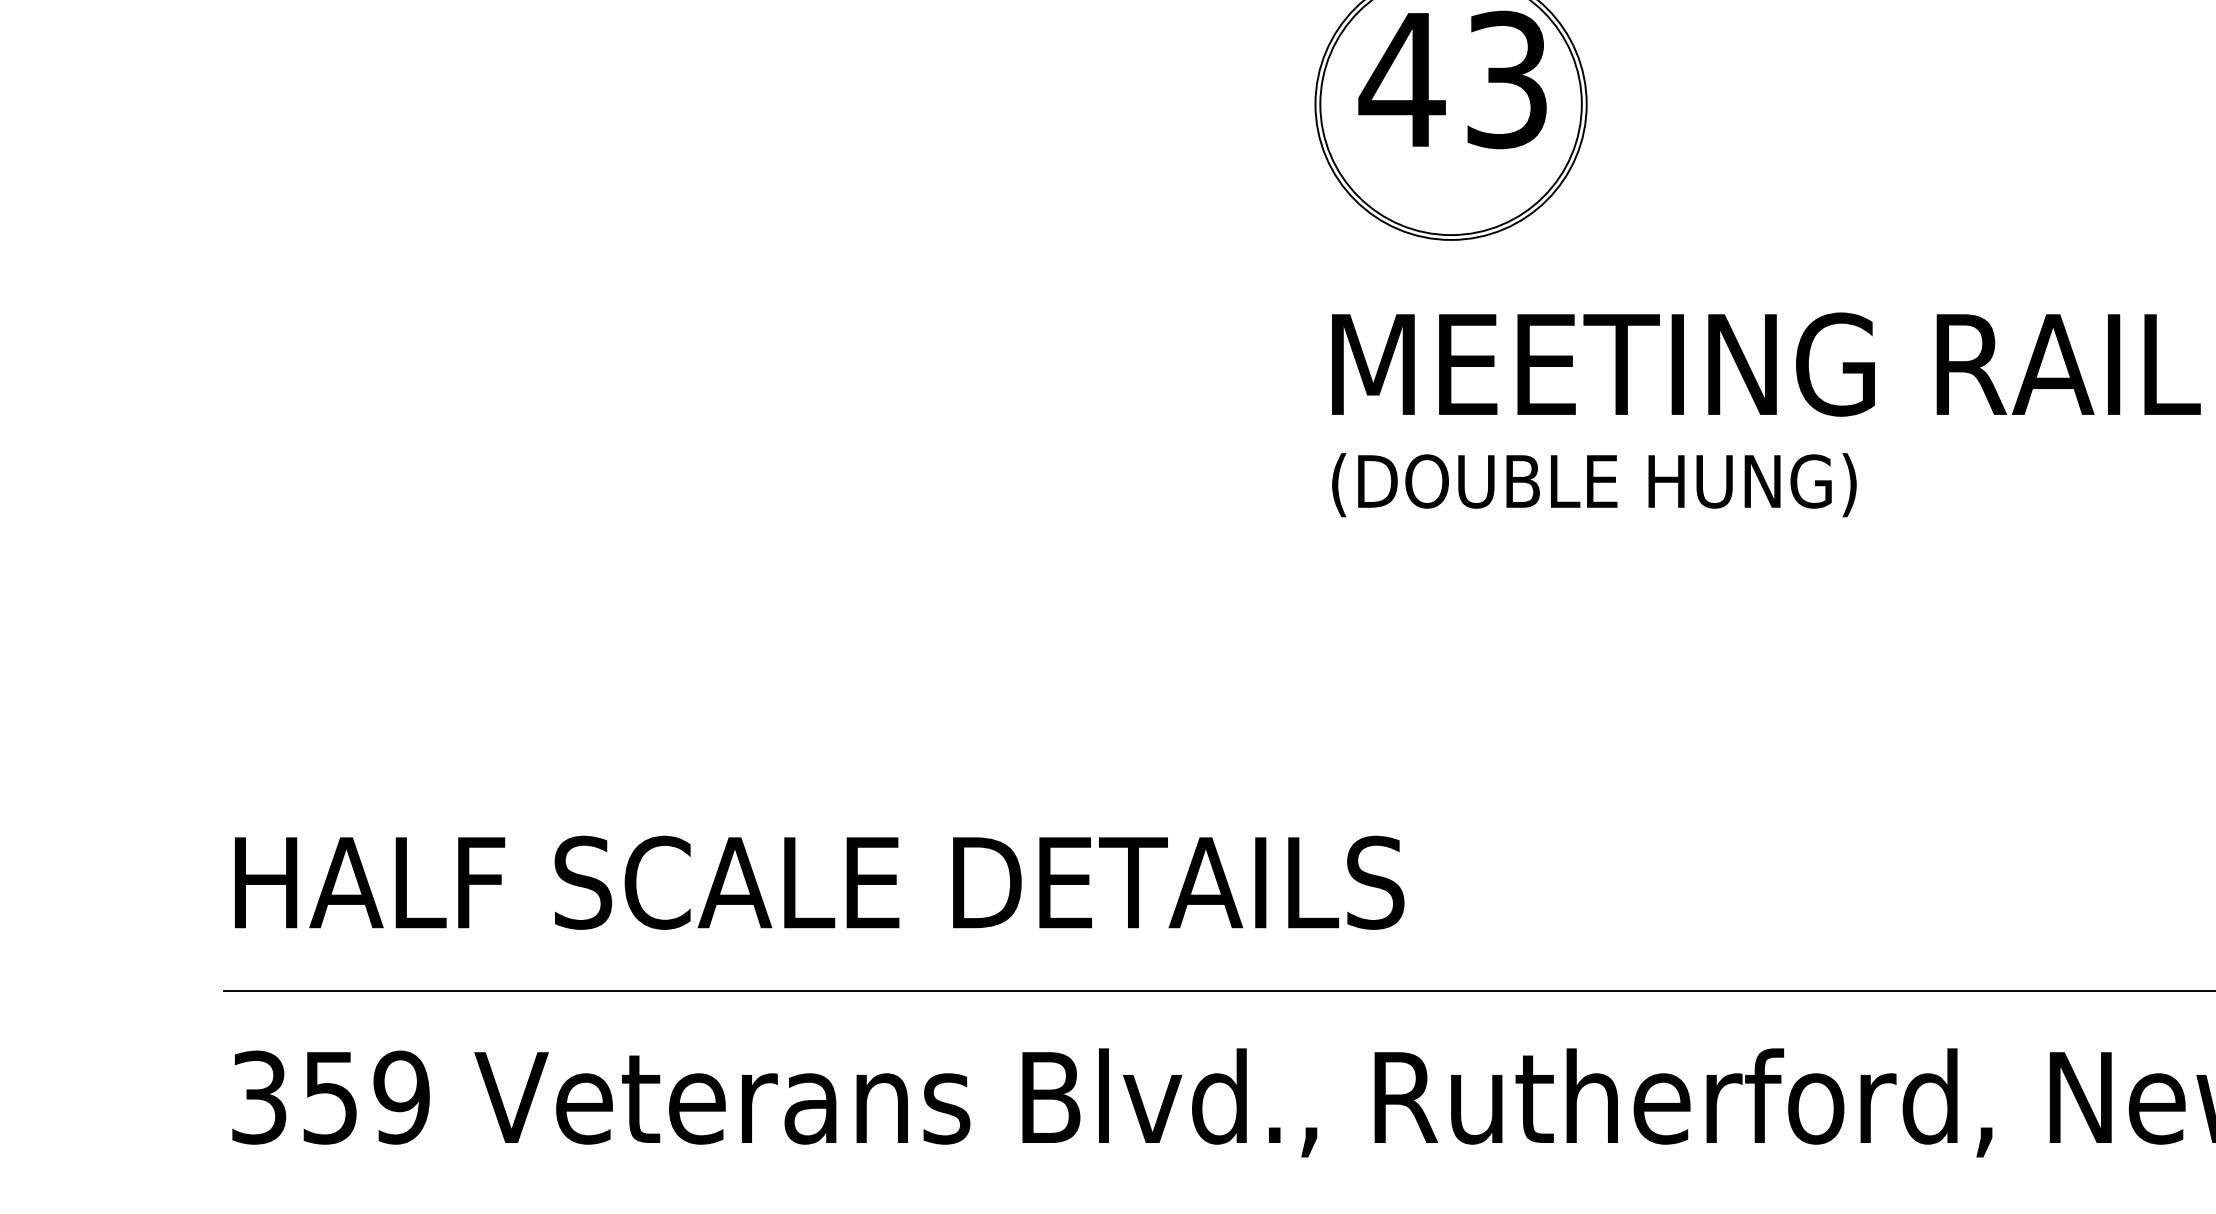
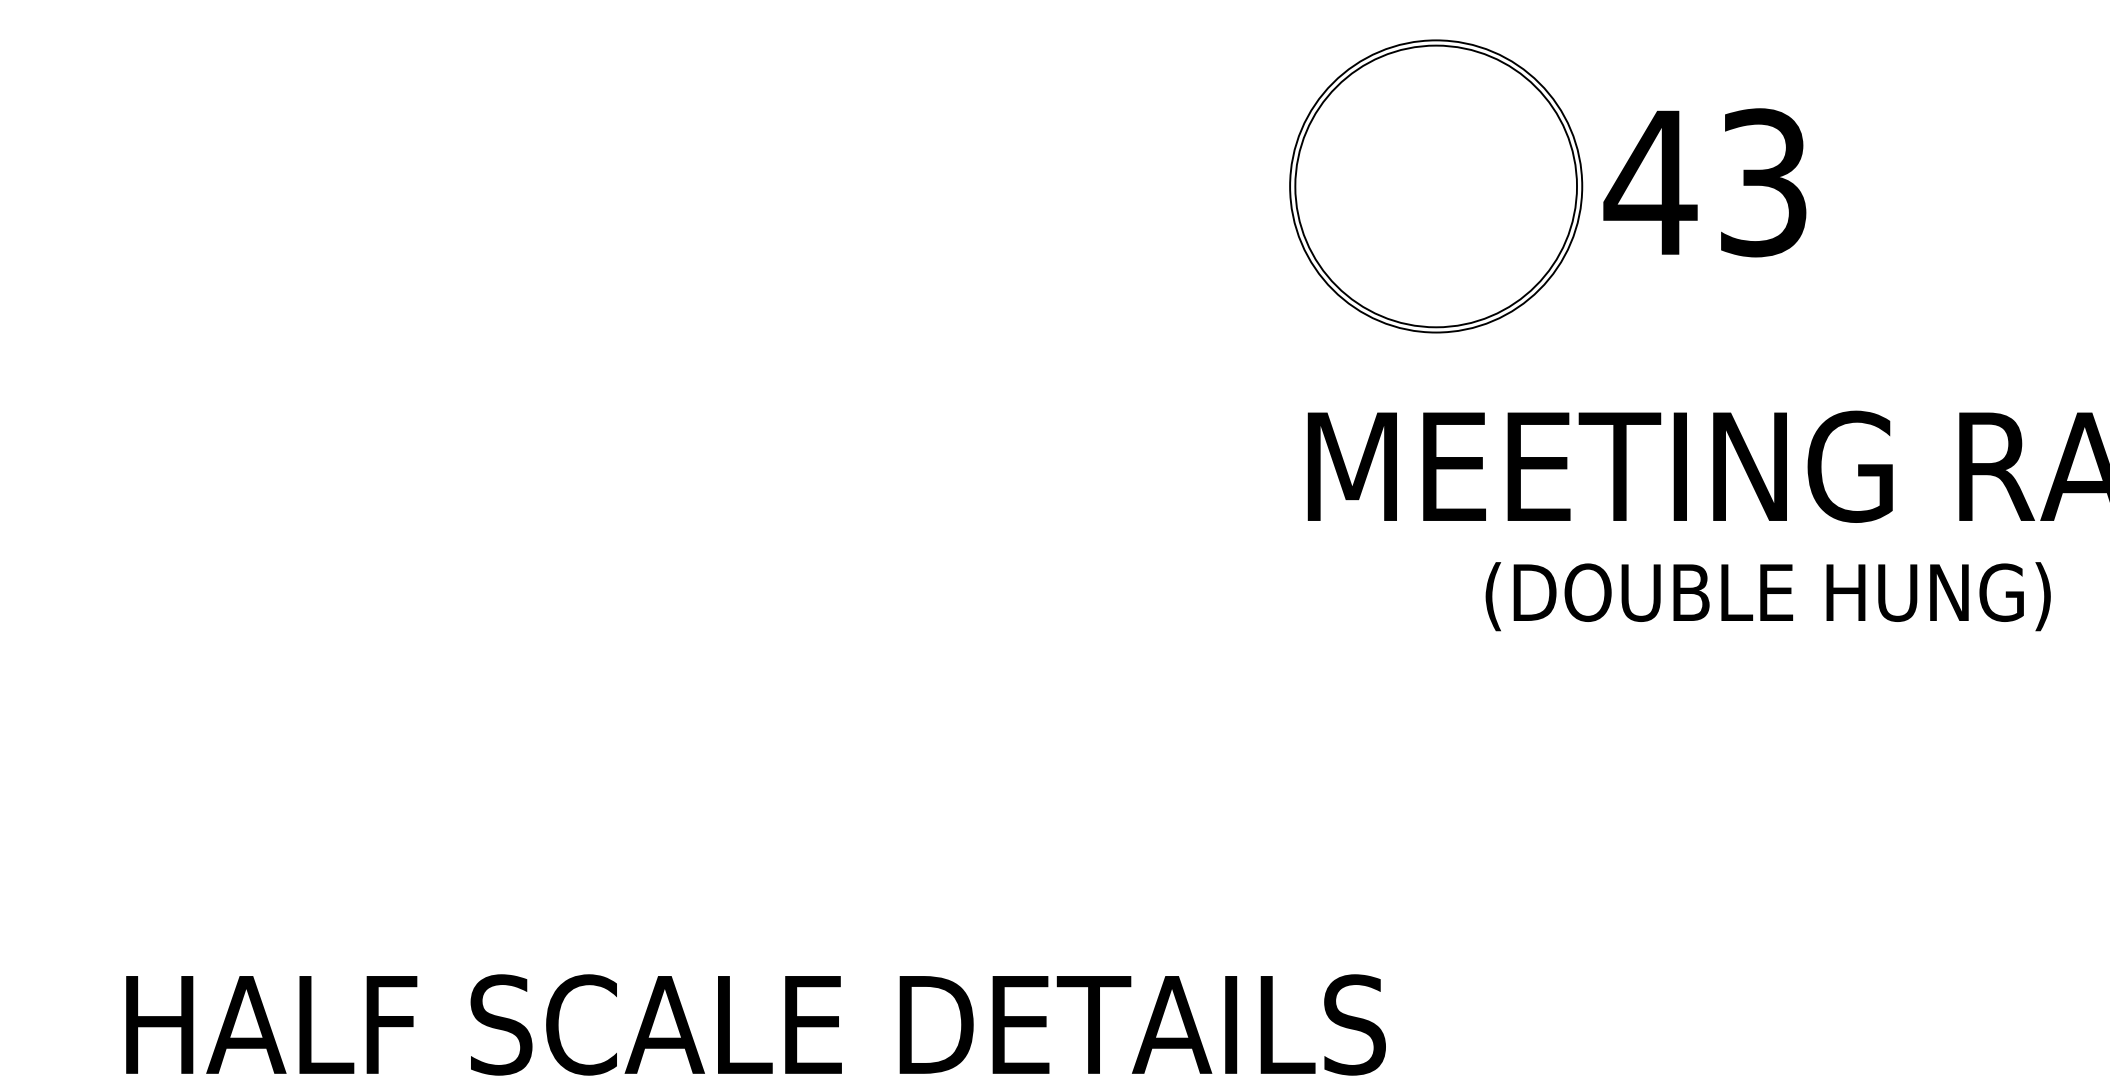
text: (1452, 79) -> (1704, 182), moved
text: (1594, 485) -> (1768, 597), moved

